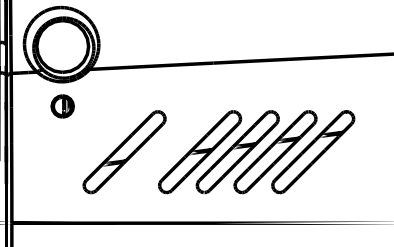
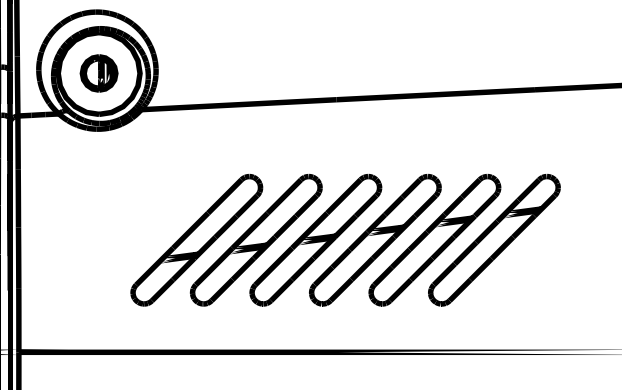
part: (62, 106) -> (98, 73), moved
part: (162, 152) -> (256, 240), added

